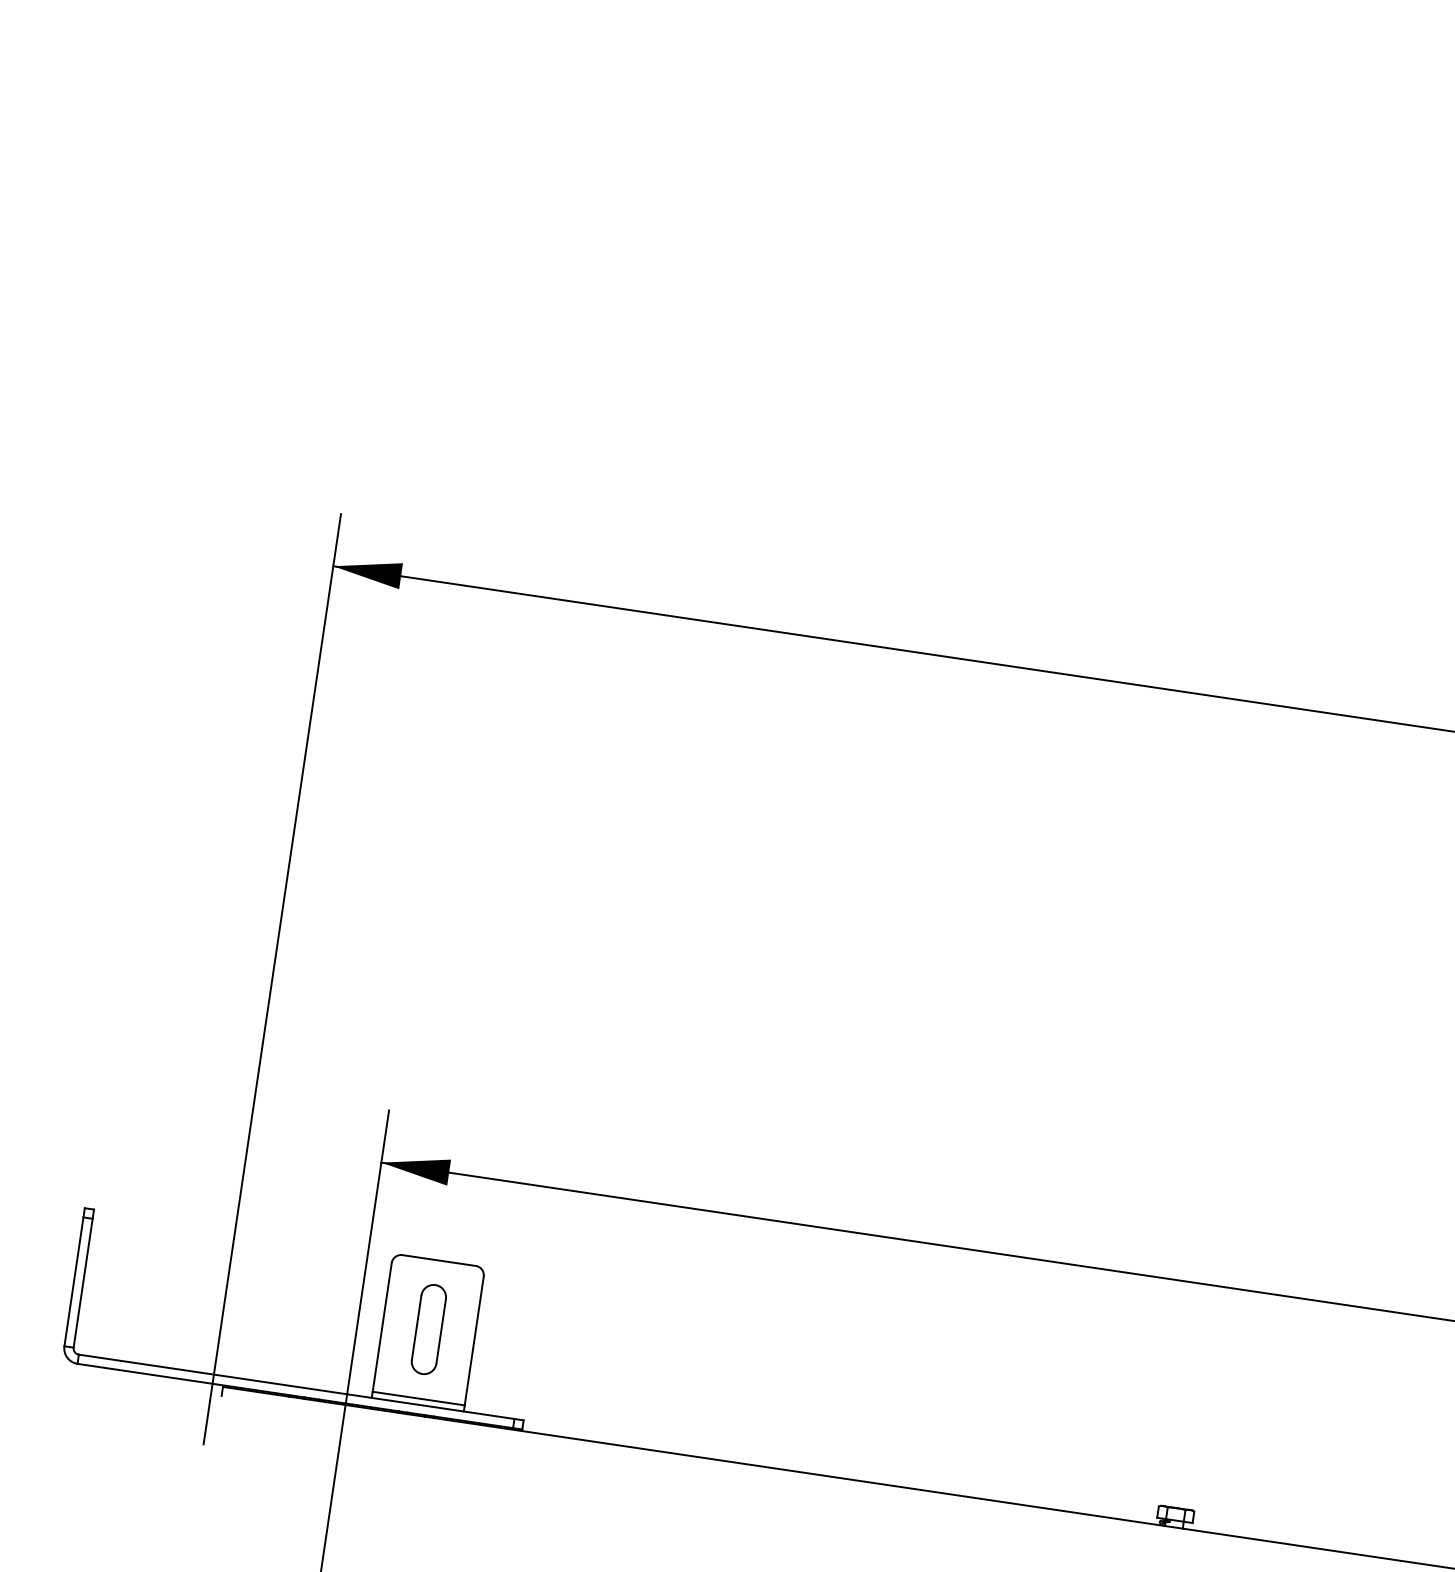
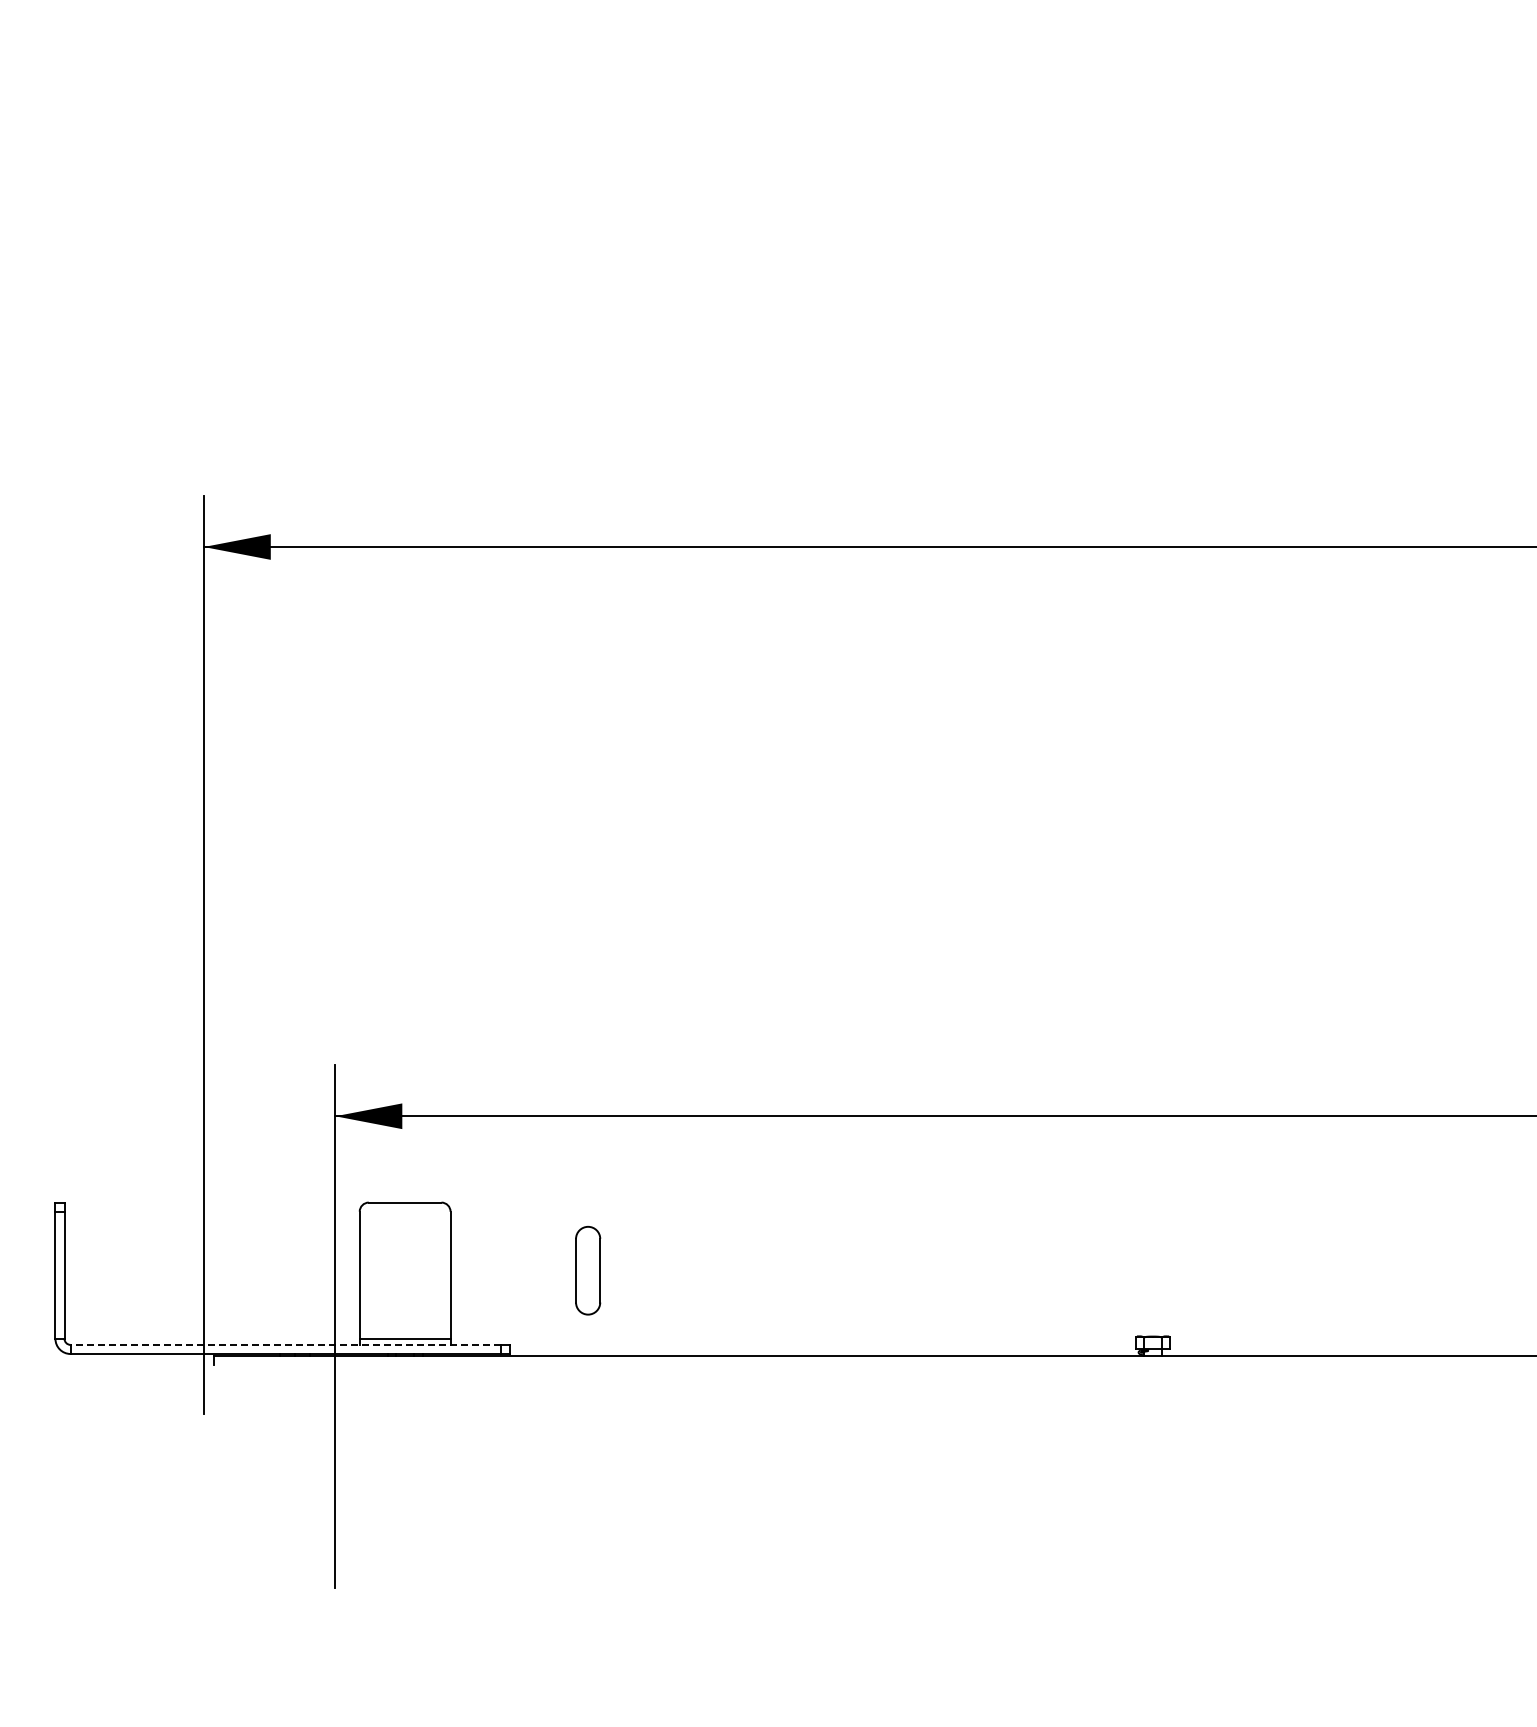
part: (429, 1329) -> (588, 1270), moved
line: (296, 1386) -> (285, 1344), solid -> dashed

